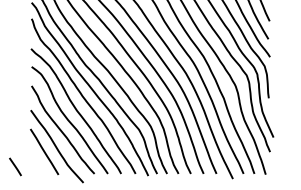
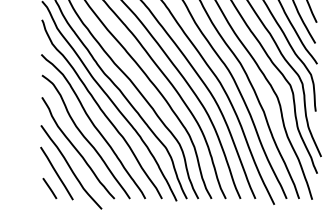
line: (15, 166) -> (49, 188), moved

